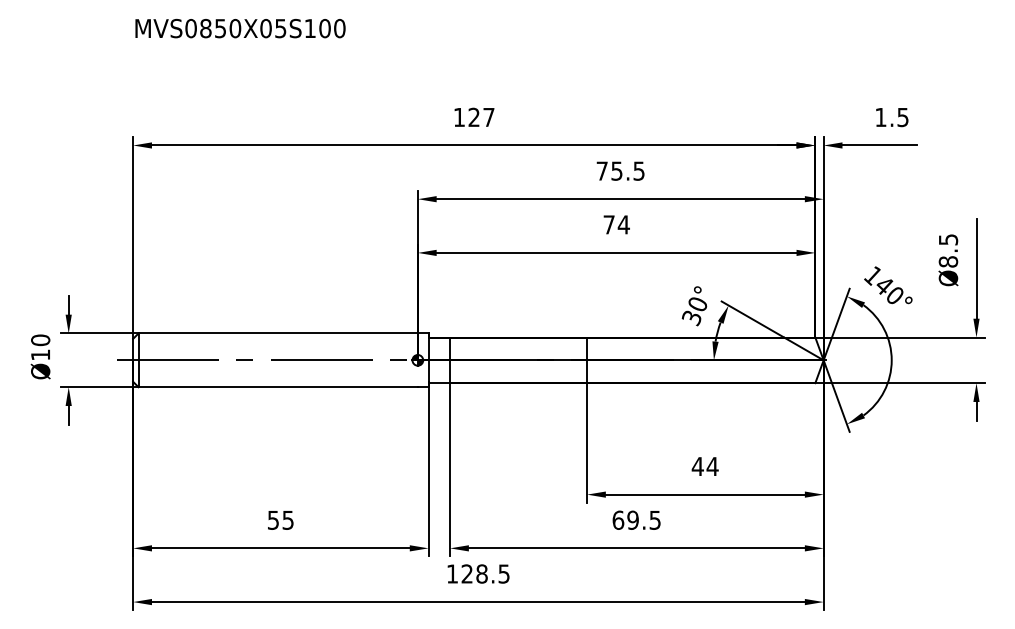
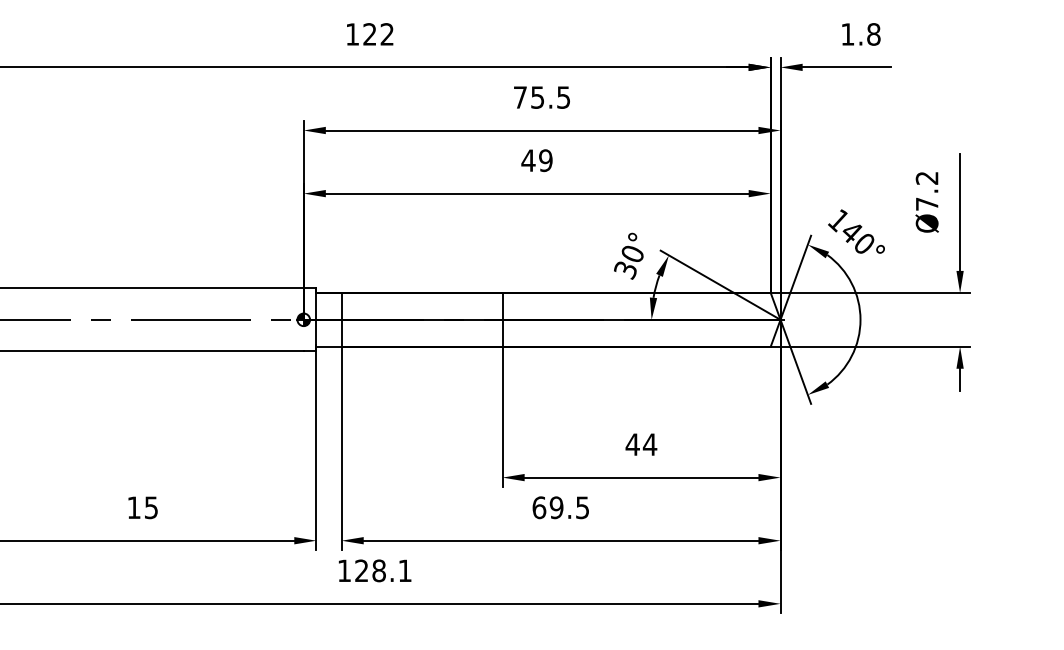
text: (488, 116) -> (386, 33), 127 -> 122
text: (902, 117) -> (873, 34), 1.5 -> 1.8
text: (616, 224) -> (537, 160), 74 -> 49
text: (948, 250) -> (927, 190), Ø8.5 -> Ø7.2
text: (273, 520) -> (134, 508), 55 -> 15
text: (503, 573) -> (404, 570), 128.5 -> 128.1

